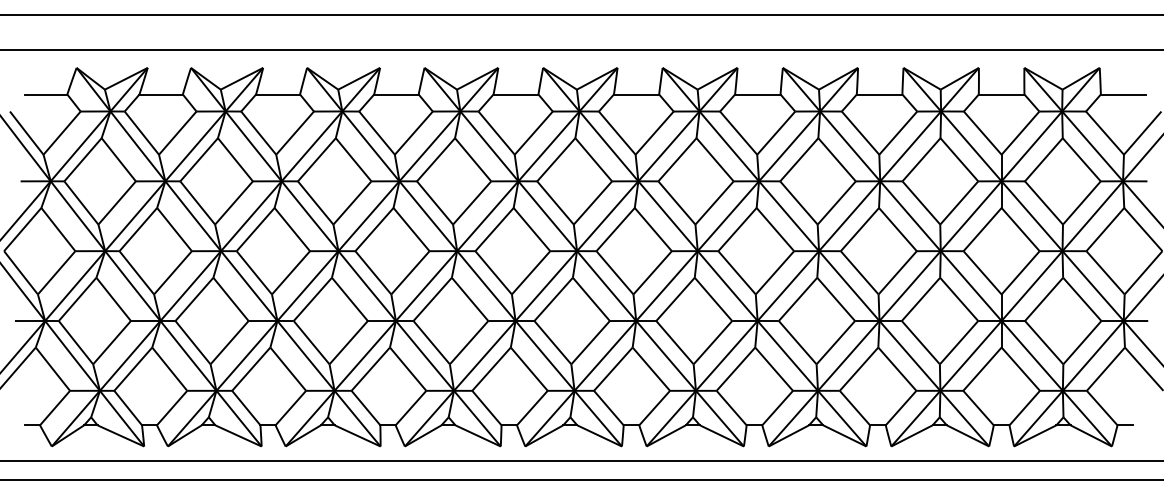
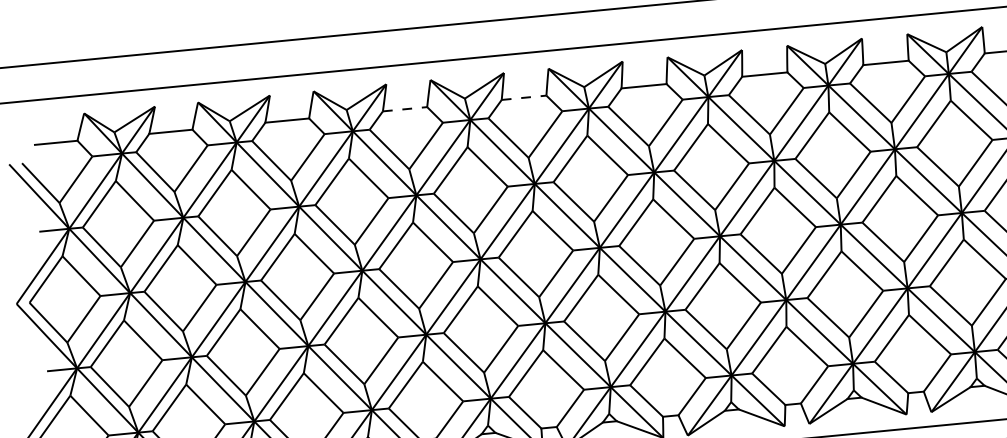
line: (396, 94) -> (405, 109), solid -> dashed
line: (516, 94) -> (524, 97), solid -> dashed

